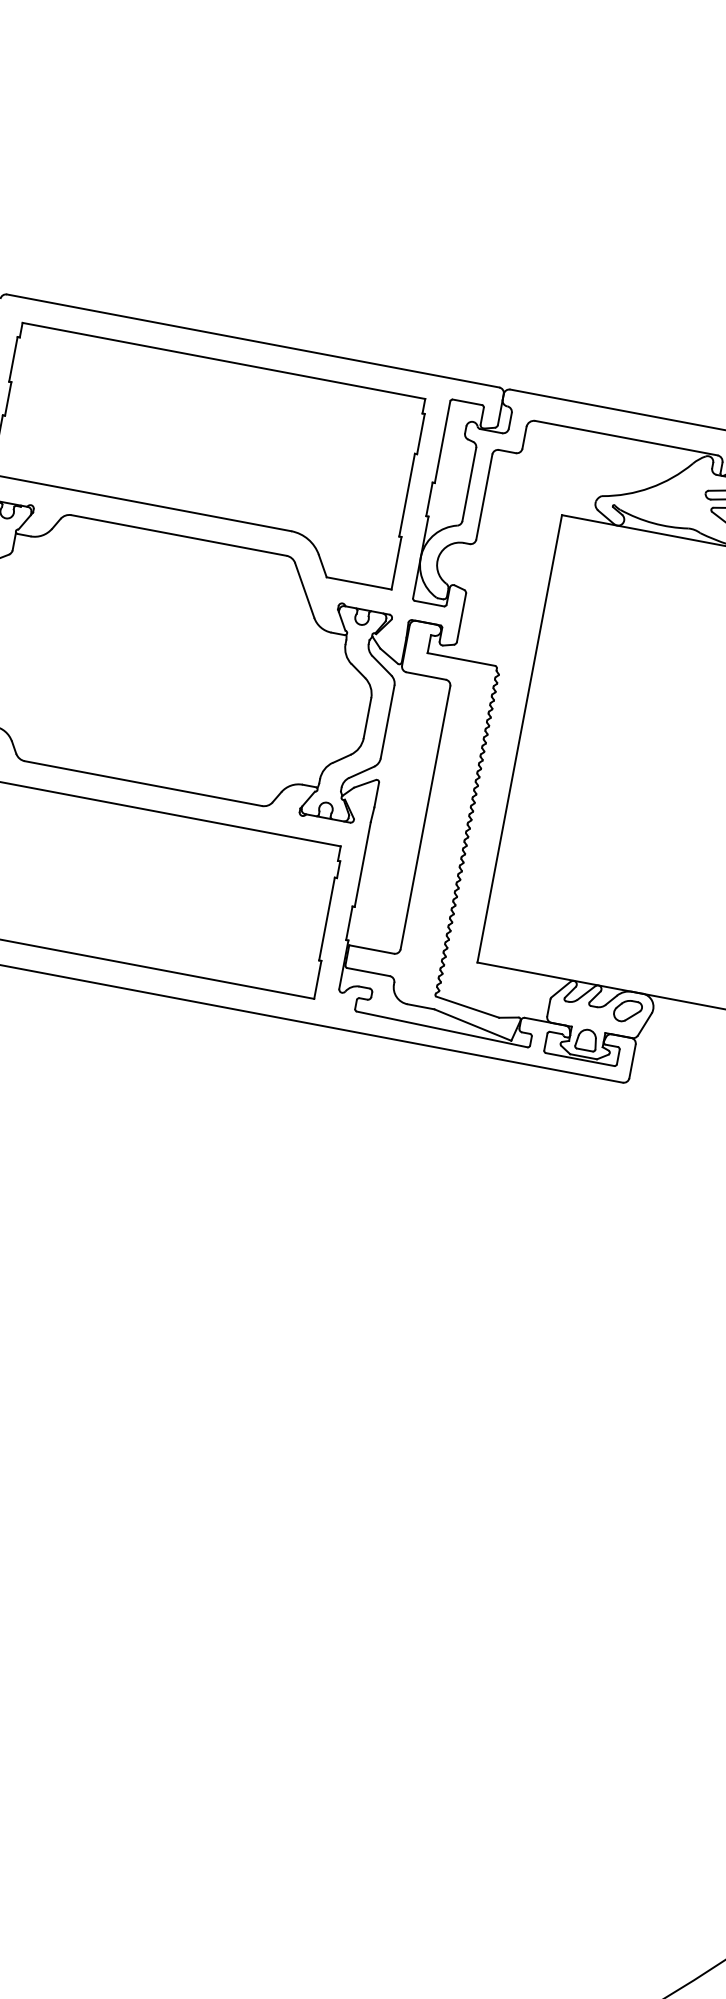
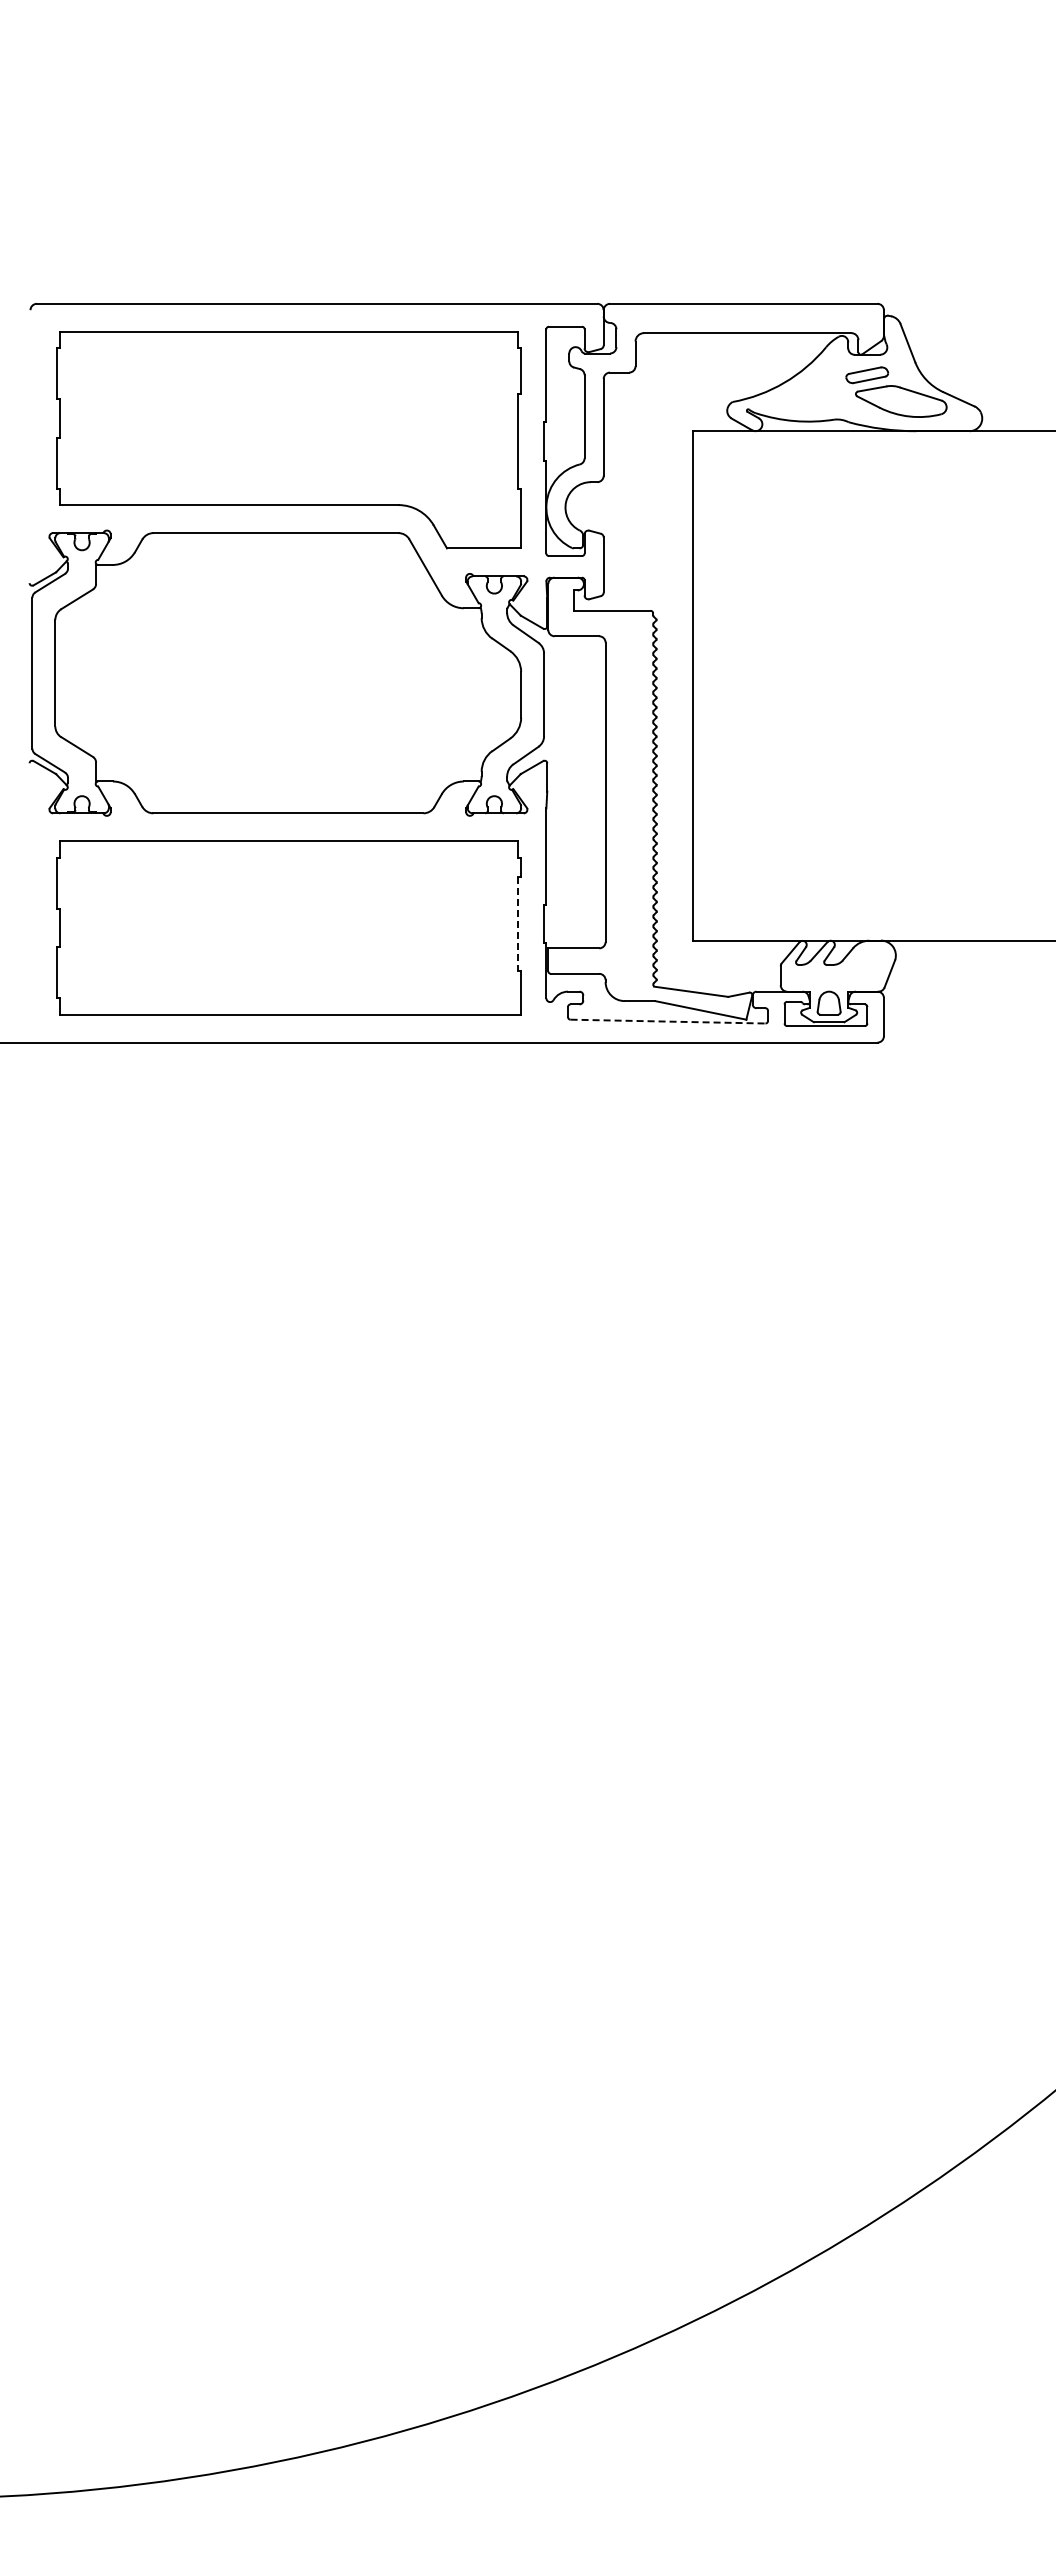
line: (327, 919) -> (518, 924), solid -> dashed
part: (627, 1011) -> (868, 963), removed
line: (442, 1029) -> (668, 1021), solid -> dashed

